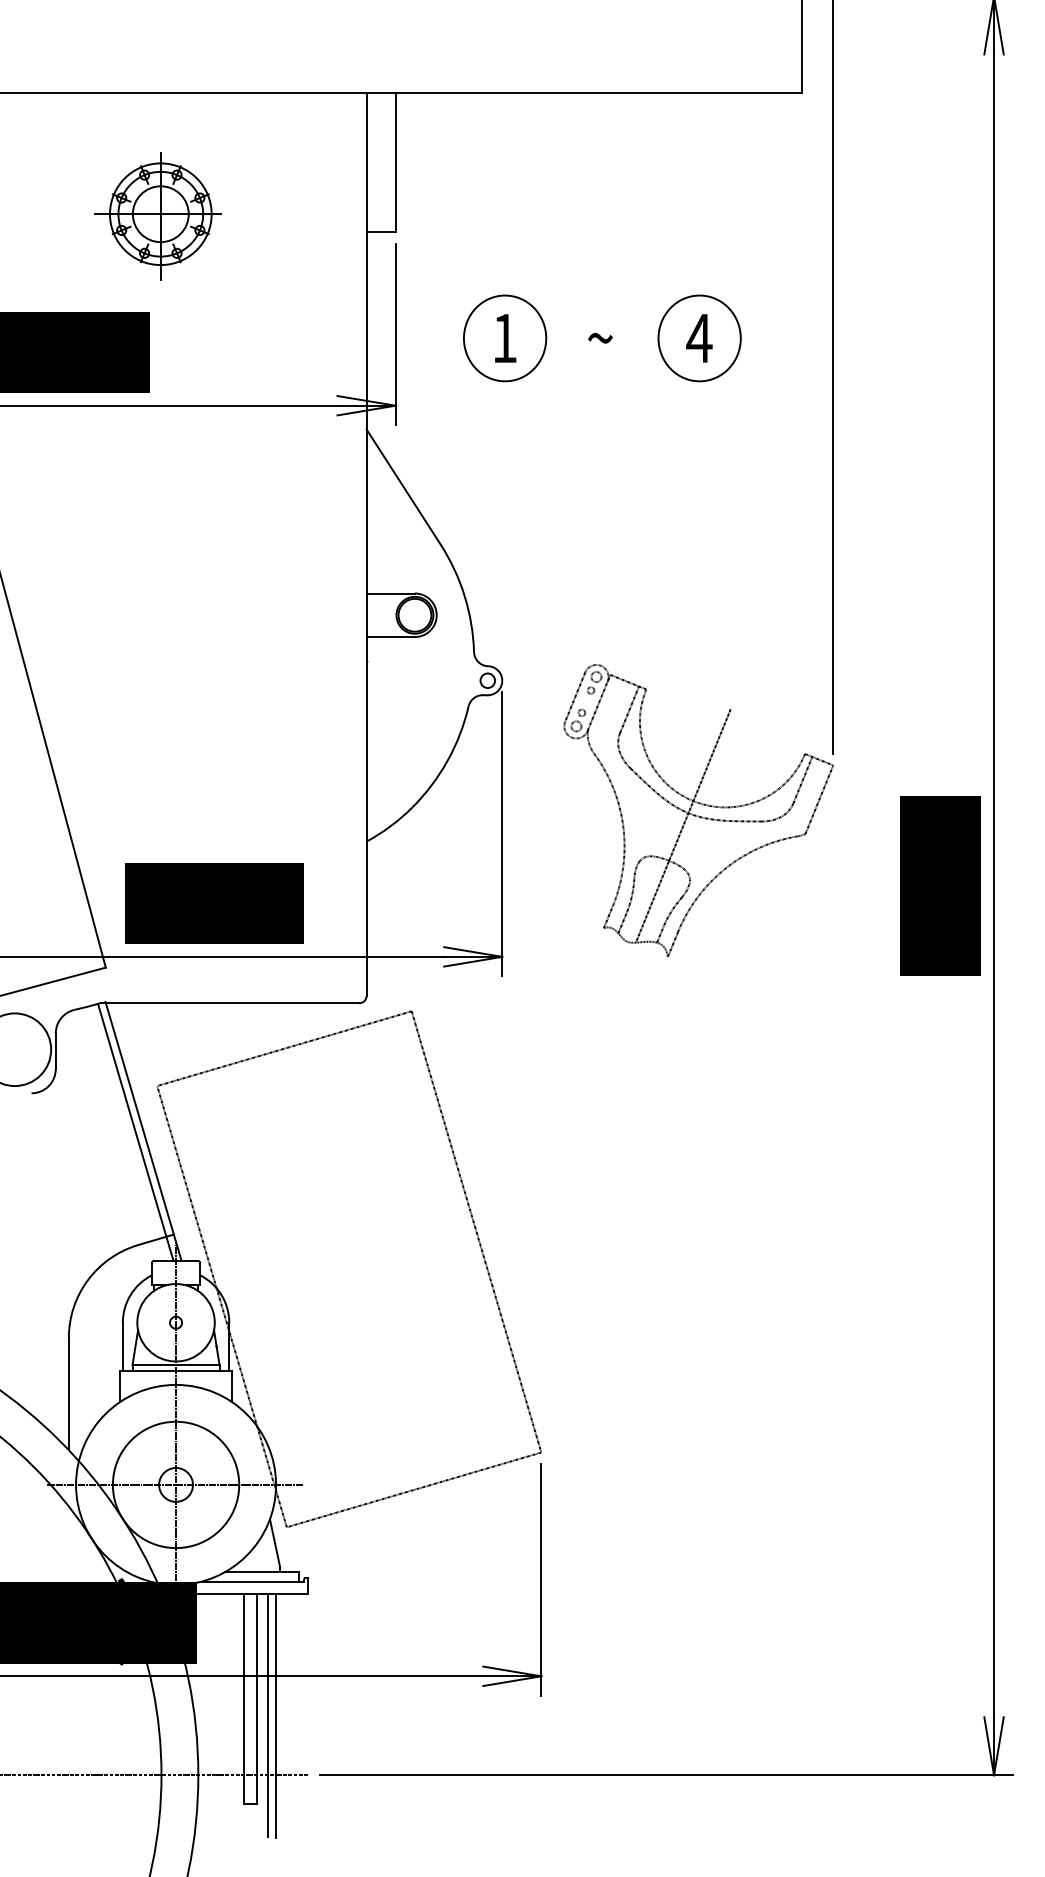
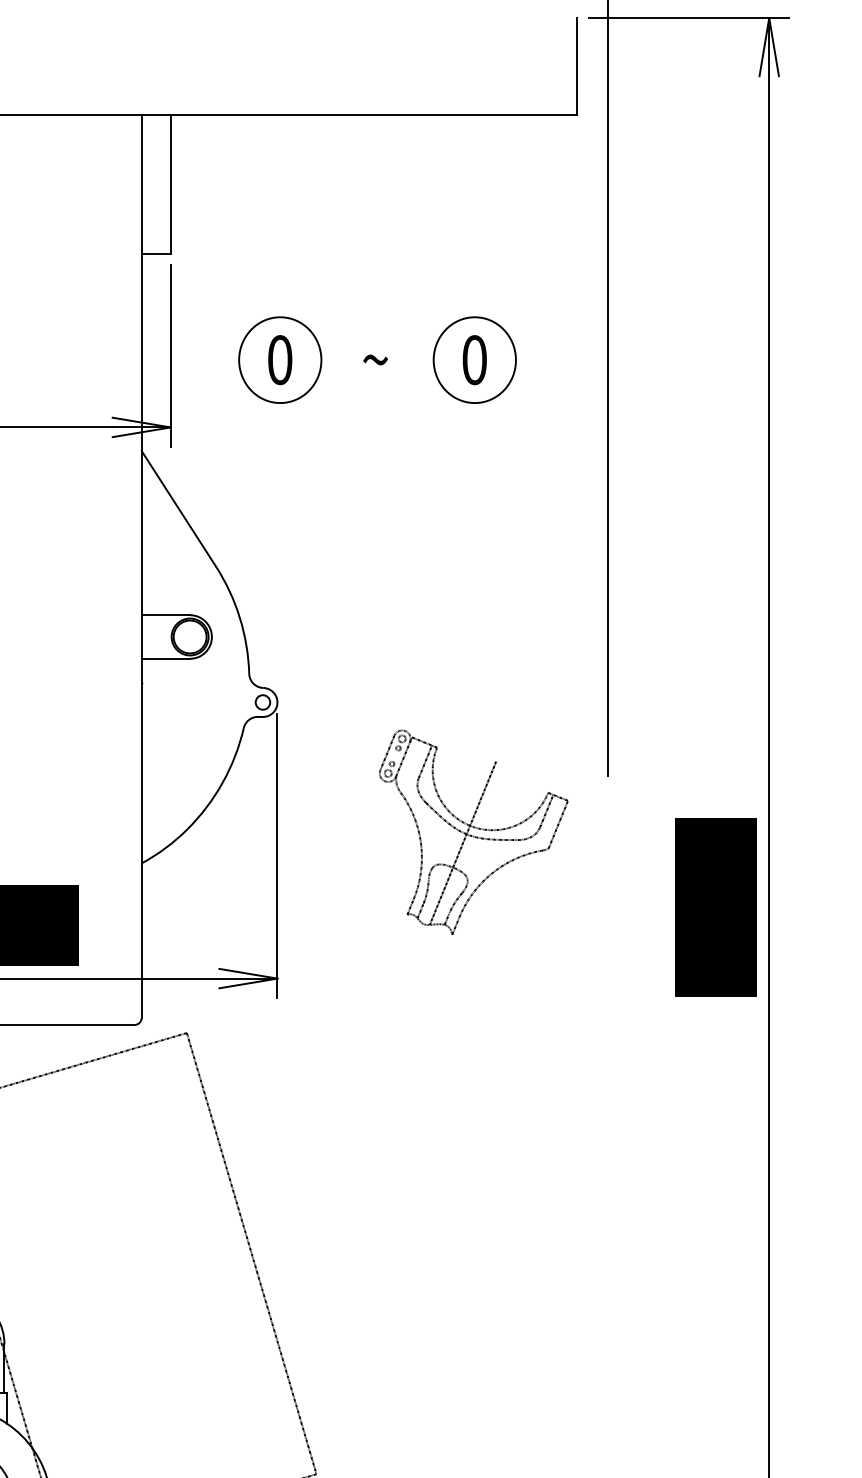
text: (505, 338) -> (280, 360), 1 -> 0
text: (699, 338) -> (474, 360), 4 -> 0
part: (698, 810) -> (473, 832), size x0.7

